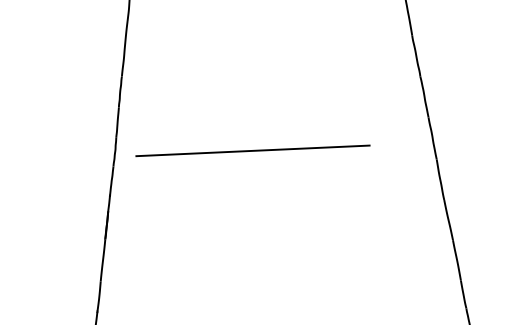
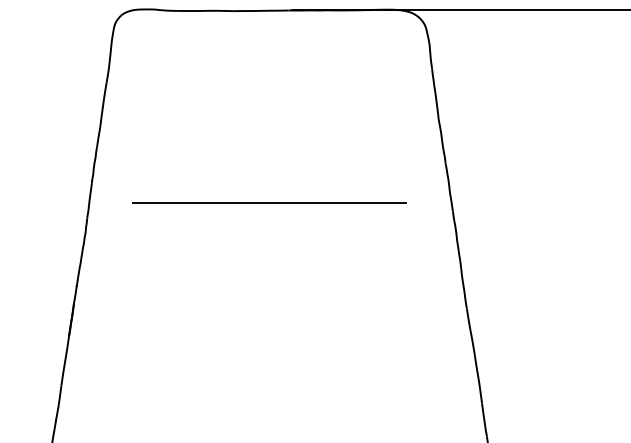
line: (253, 150) -> (269, 202), moved

